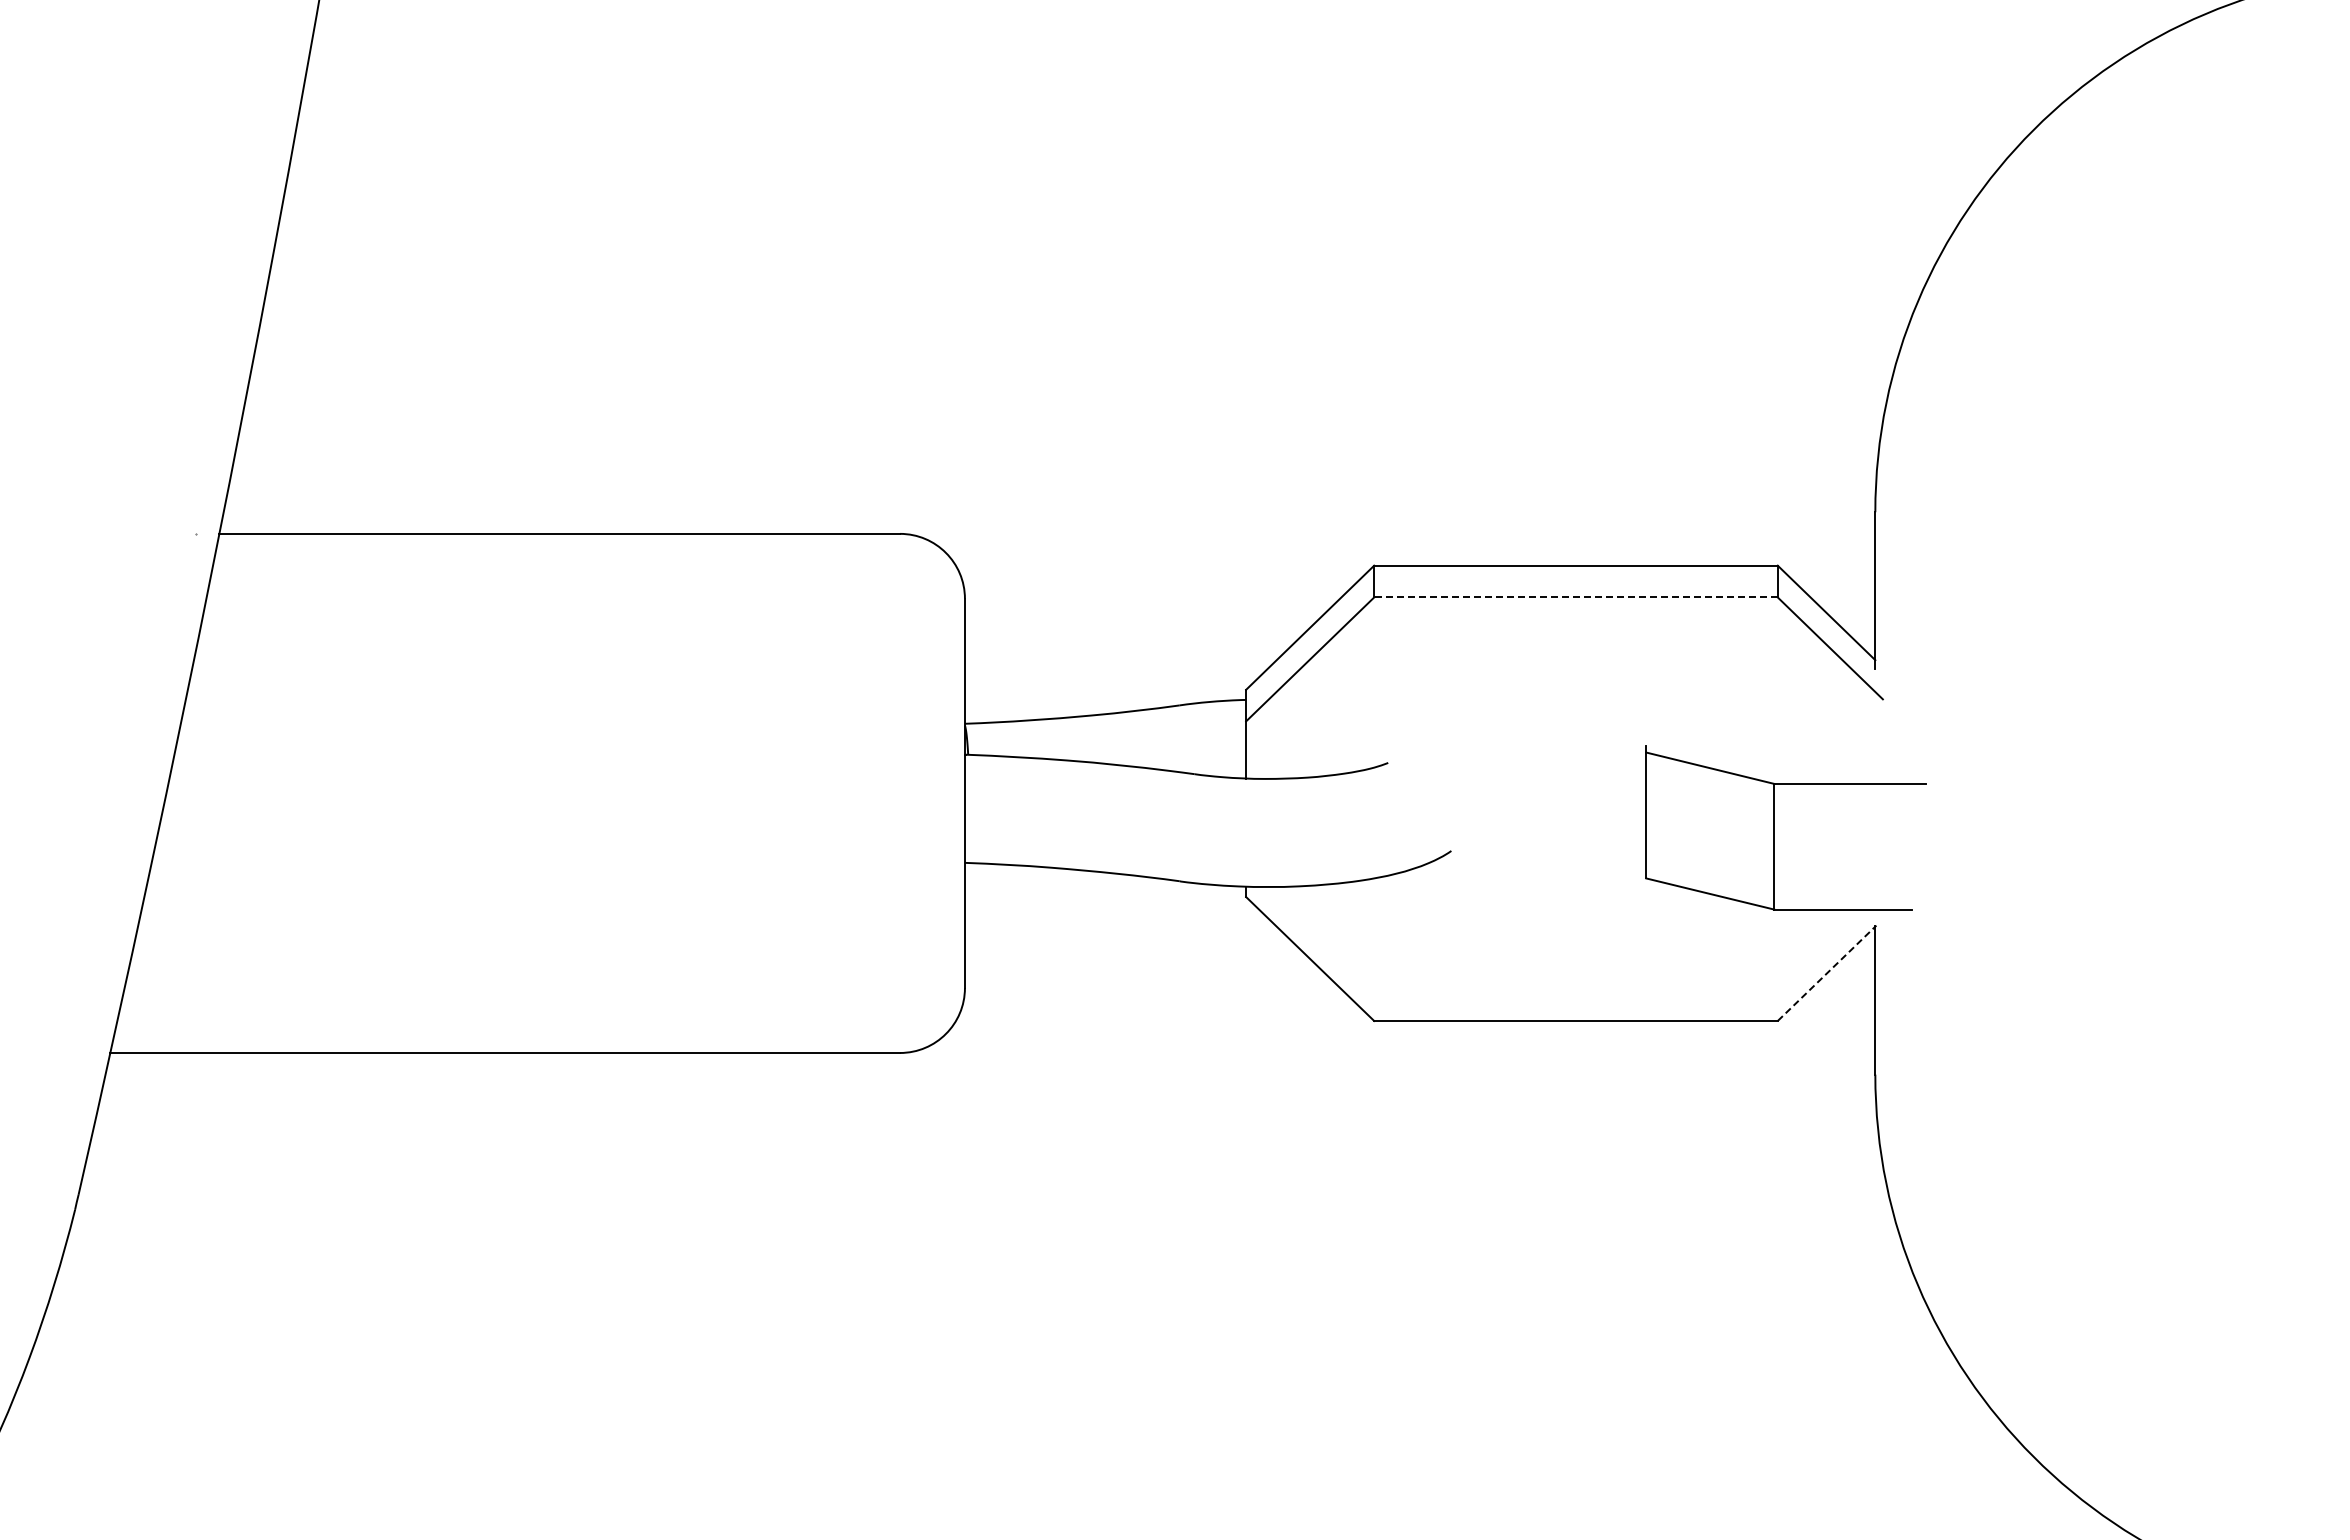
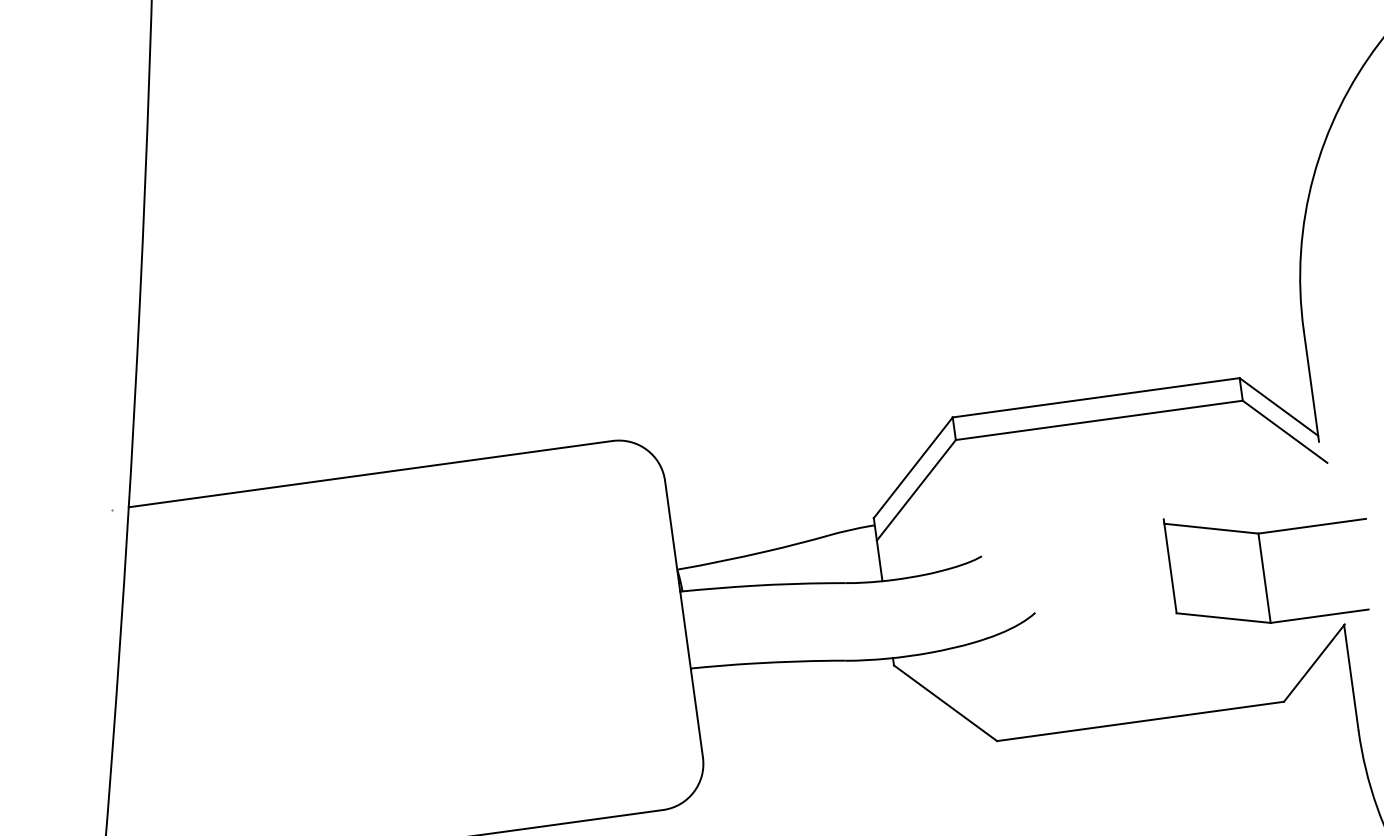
line: (1575, 597) -> (1098, 420), dashed -> solid
line: (1827, 973) -> (1314, 663), dashed -> solid

